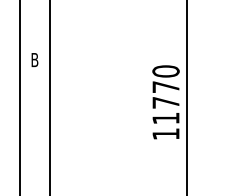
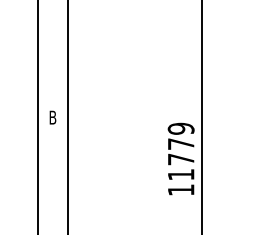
text: (166, 71) -> (181, 128), 11770 -> 11779

